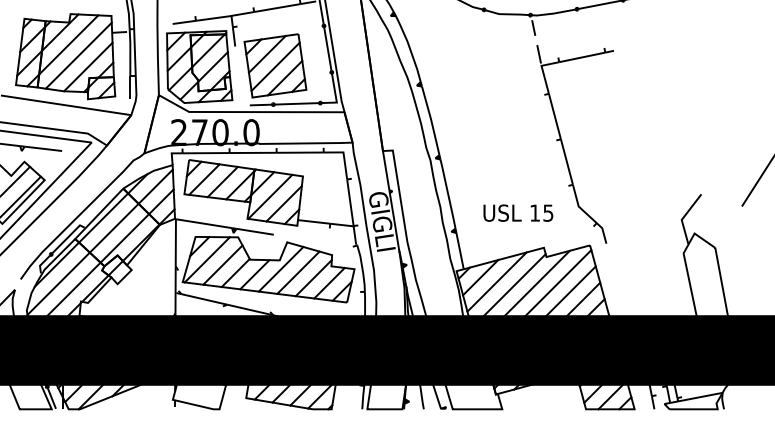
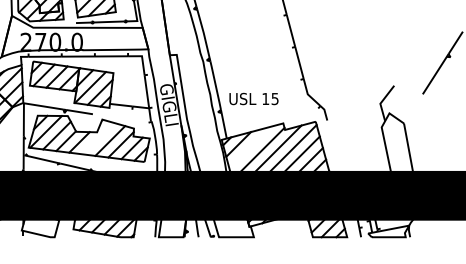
text: (518, 212) -> (254, 98), moved
line: (280, 269) -> (97, 138), removed
line: (496, 281) -> (249, 147), removed

